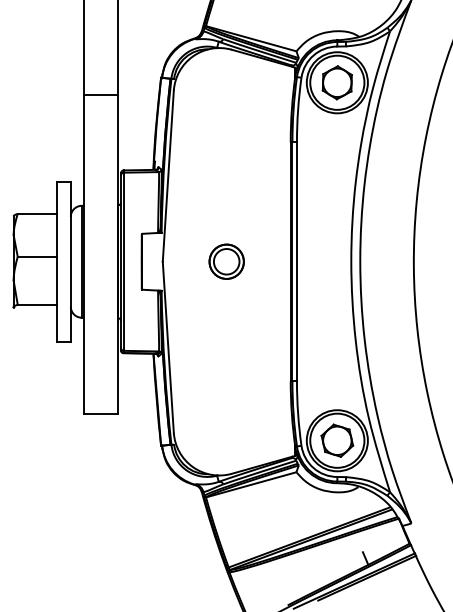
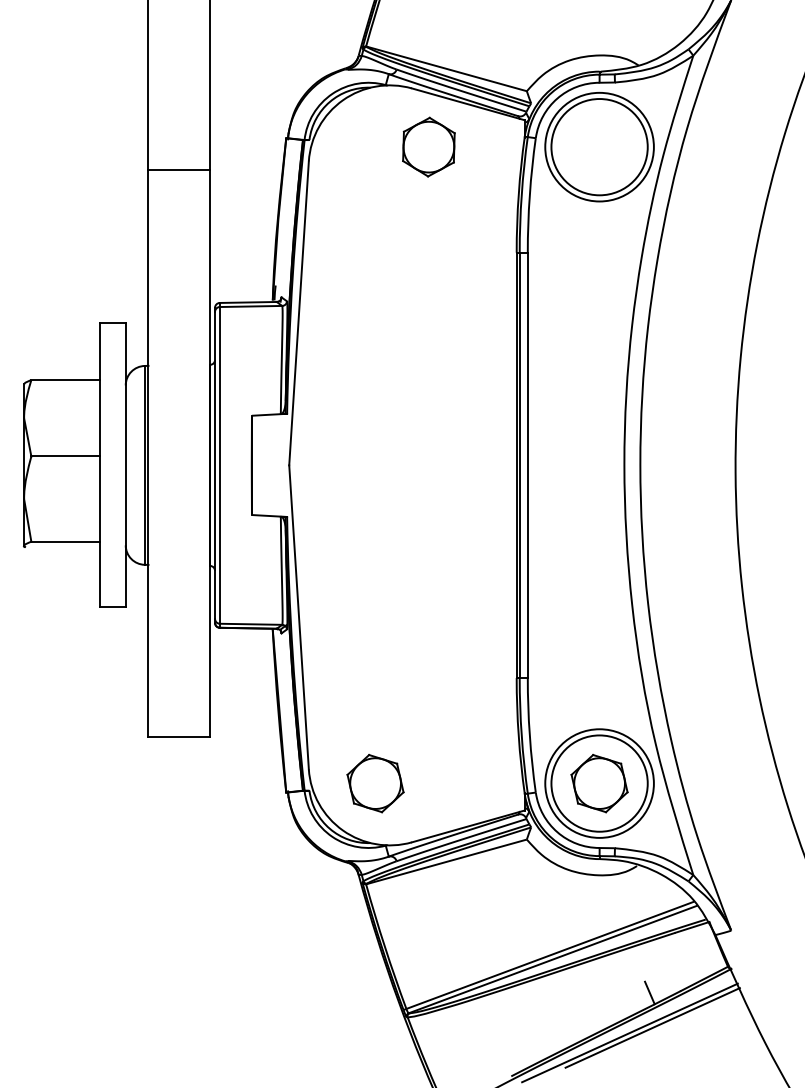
part: (336, 82) -> (427, 146), moved
part: (226, 261) -> (402, 464), removed
part: (211, 440) -> (375, 783), added

